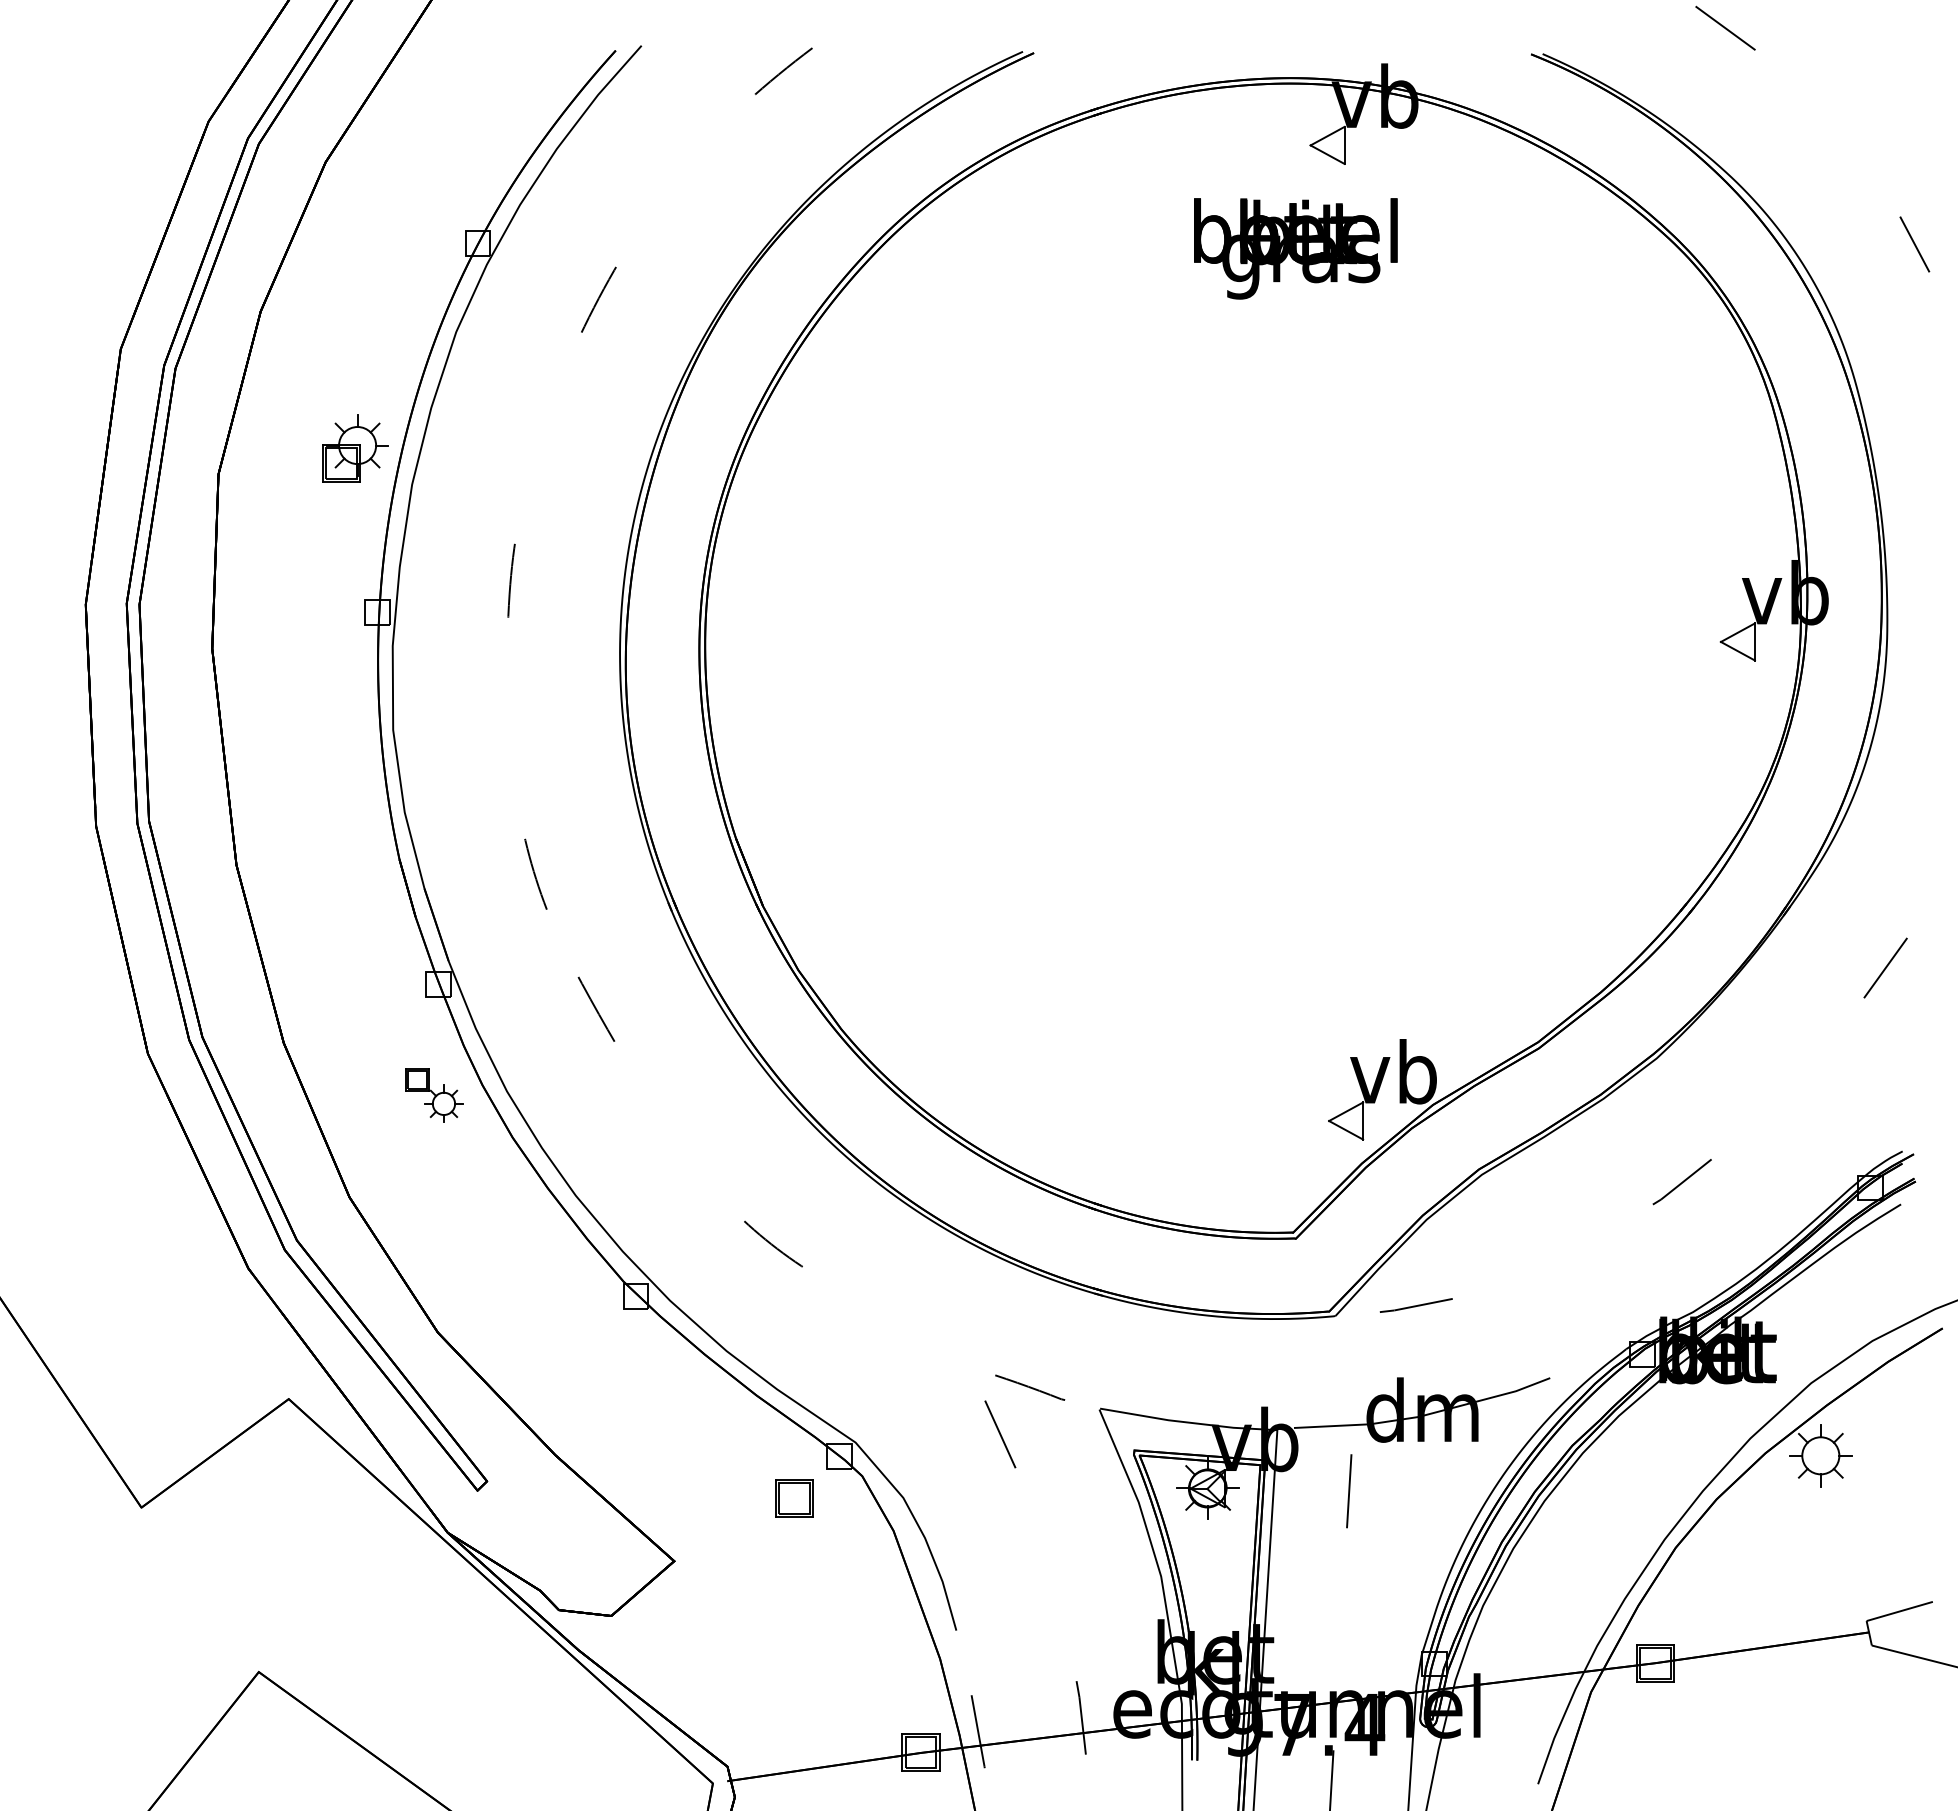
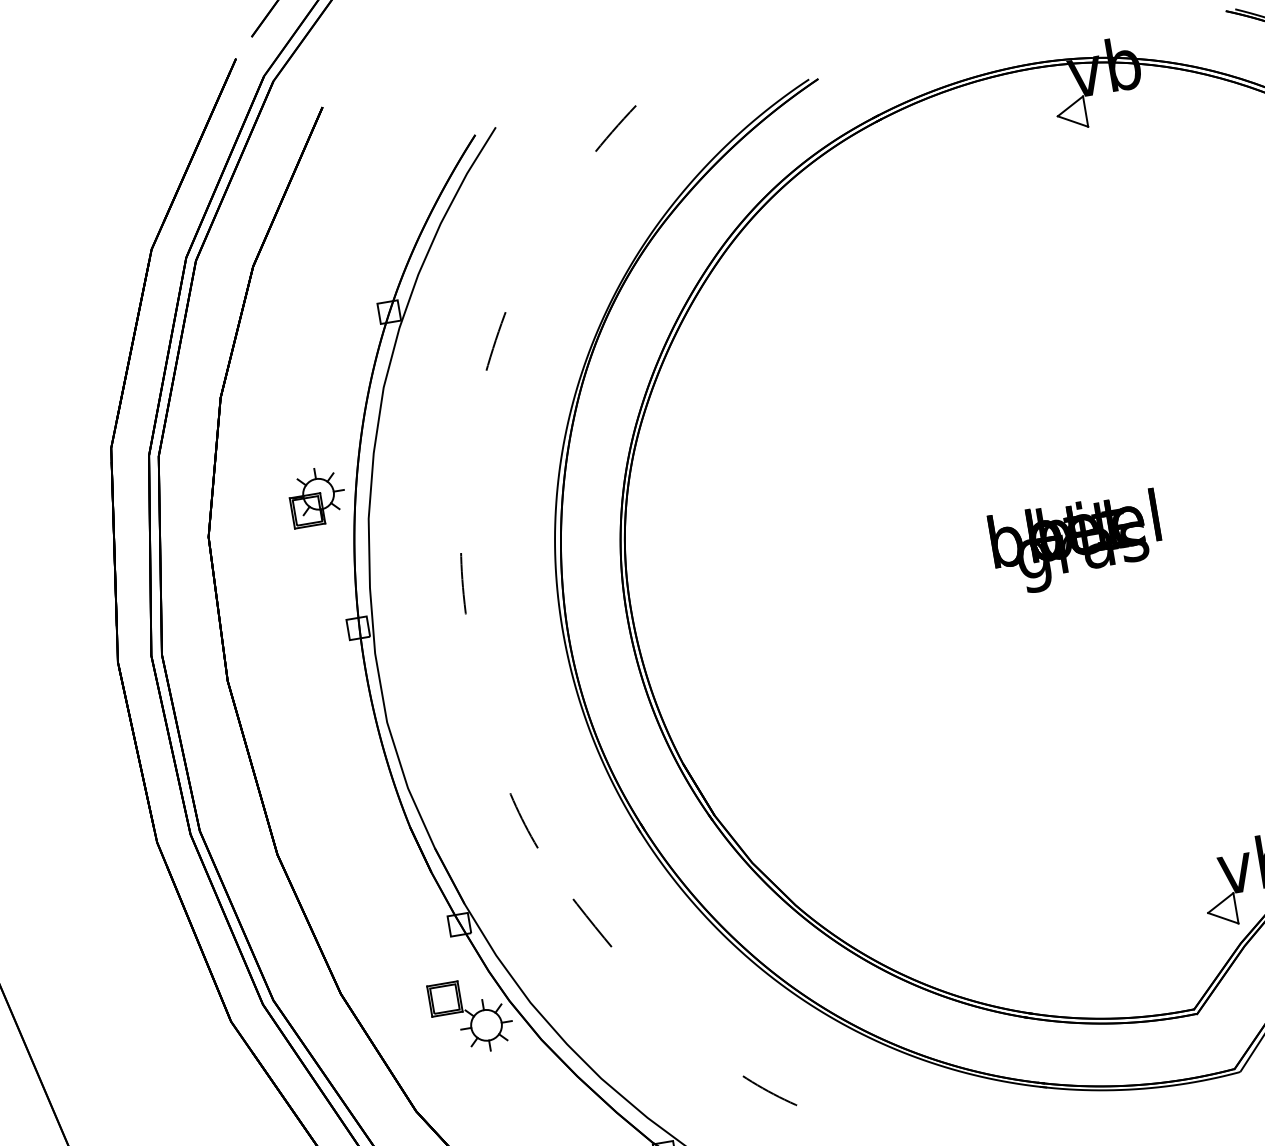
text: (1295, 248) -> (1076, 542), moved
part: (434, 1095) -> (471, 1016), size x1.67

